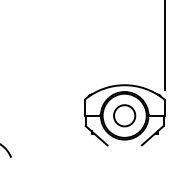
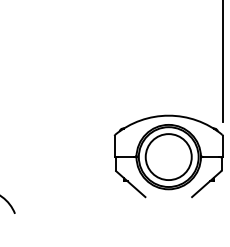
circle: (124, 115) -> (168, 156), size x1.6

